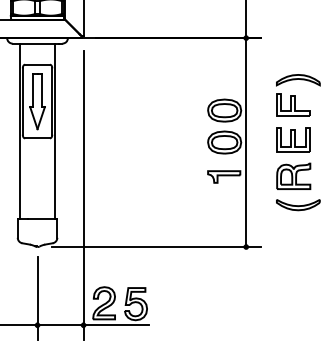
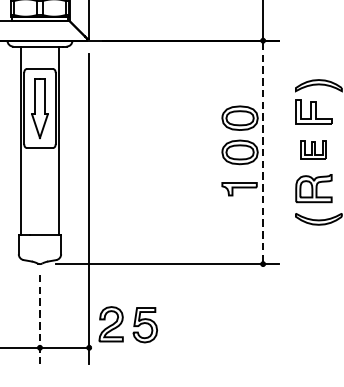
part: (293, 139) -> (313, 149), size x0.7
line: (246, 142) -> (263, 152), solid -> dashed
line: (37, 299) -> (39, 320), solid -> dashed
line: (116, 325) -> (124, 348), removed

